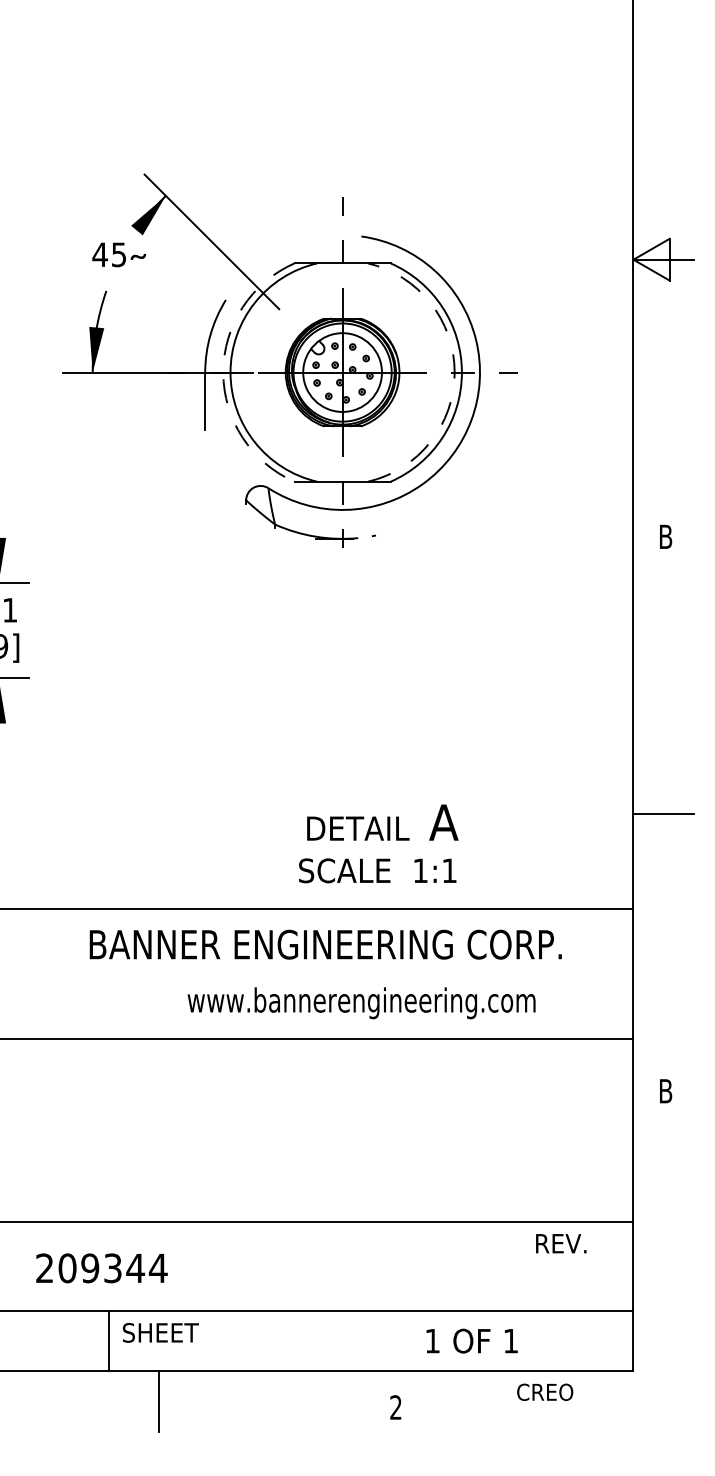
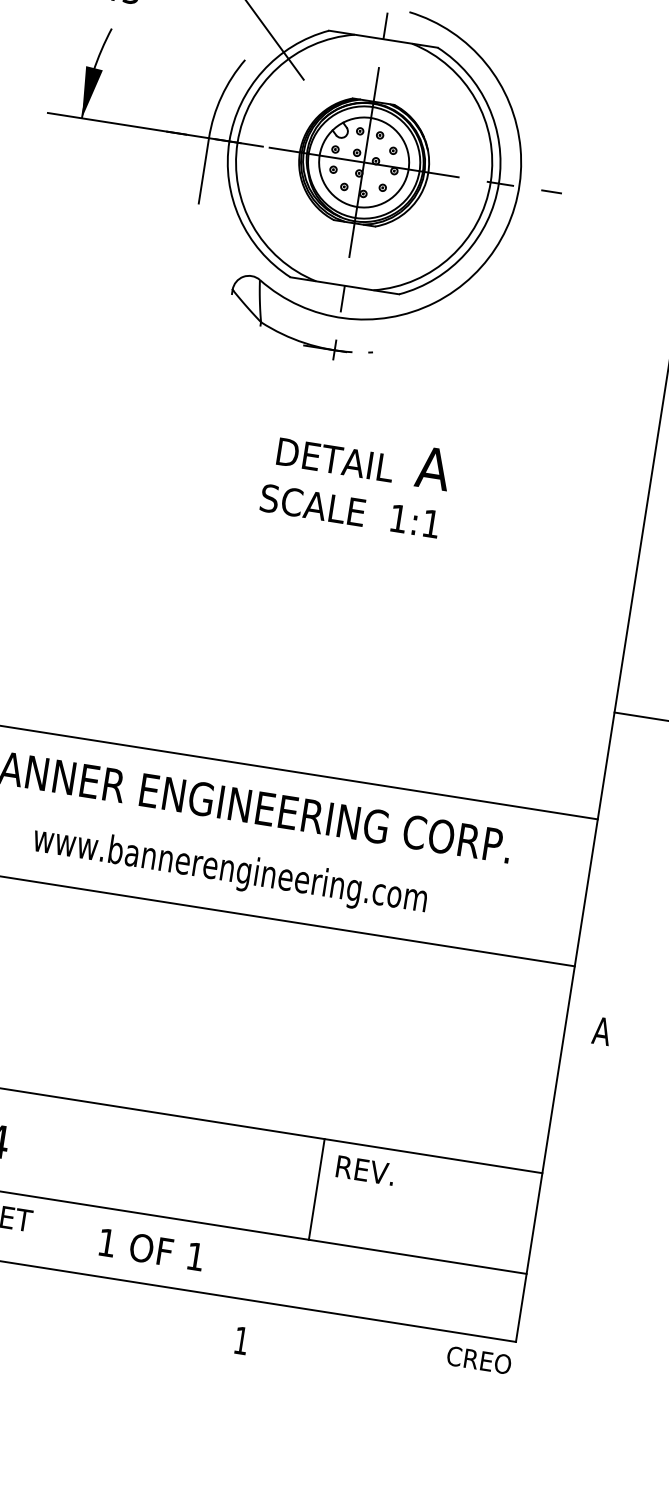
arc: (223, 372) -> (229, 141), dashed -> solid
arc: (454, 372) -> (490, 182), dashed -> solid
text: (378, 843) -> (355, 480), moved
text: (361, 1003) -> (229, 871), moved
text: (665, 1091) -> (601, 1031), B -> A
text: (561, 1243) -> (365, 1170), moved
line: (440, 1266) -> (316, 1189), added
text: (471, 1340) -> (151, 1248), moved
text: (545, 1391) -> (479, 1359), moved
text: (395, 1407) -> (240, 1340), 2 -> 1

